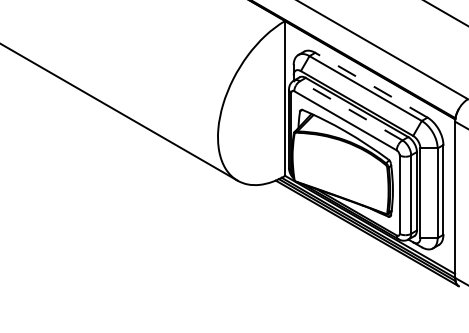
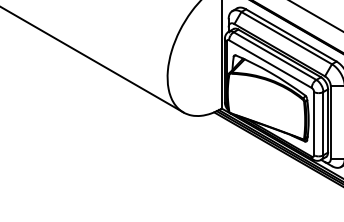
line: (371, 85) -> (291, 35), dashed -> solid
line: (350, 110) -> (274, 55), dashed -> solid

